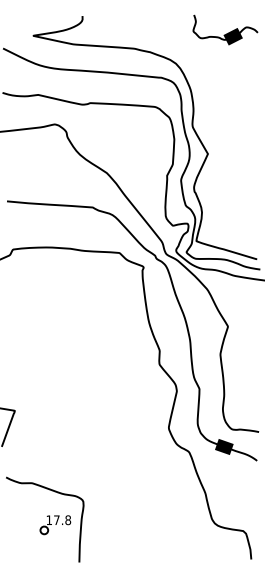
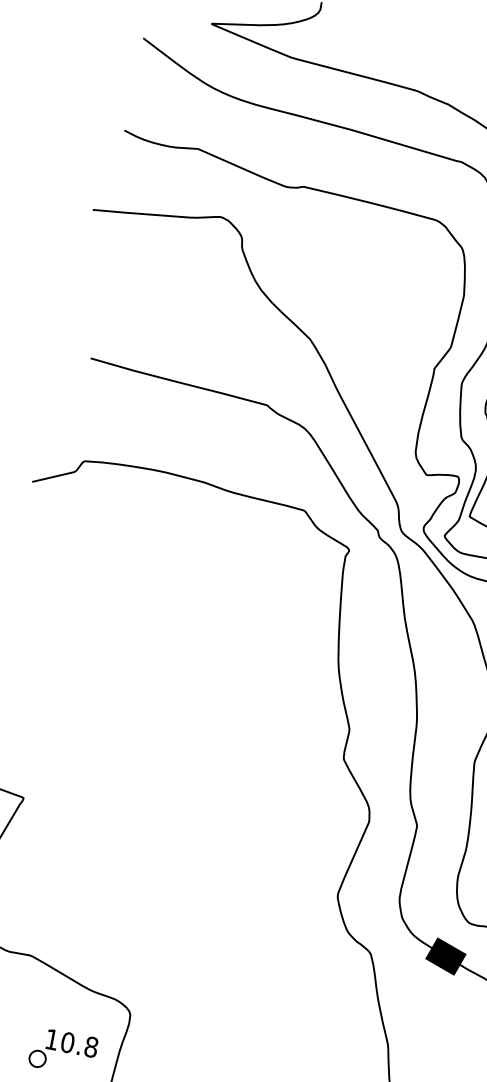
text: (56, 520) -> (66, 1043), 17.8 -> 10.8

